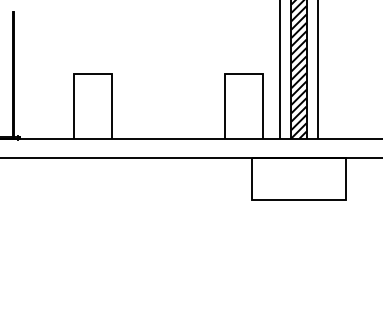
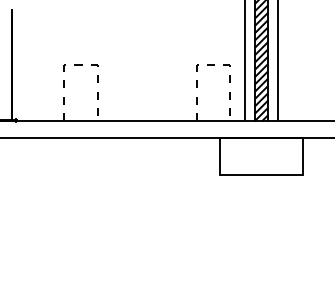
line: (92, 74) -> (80, 65), solid -> dashed
line: (244, 74) -> (213, 65), solid -> dashed

